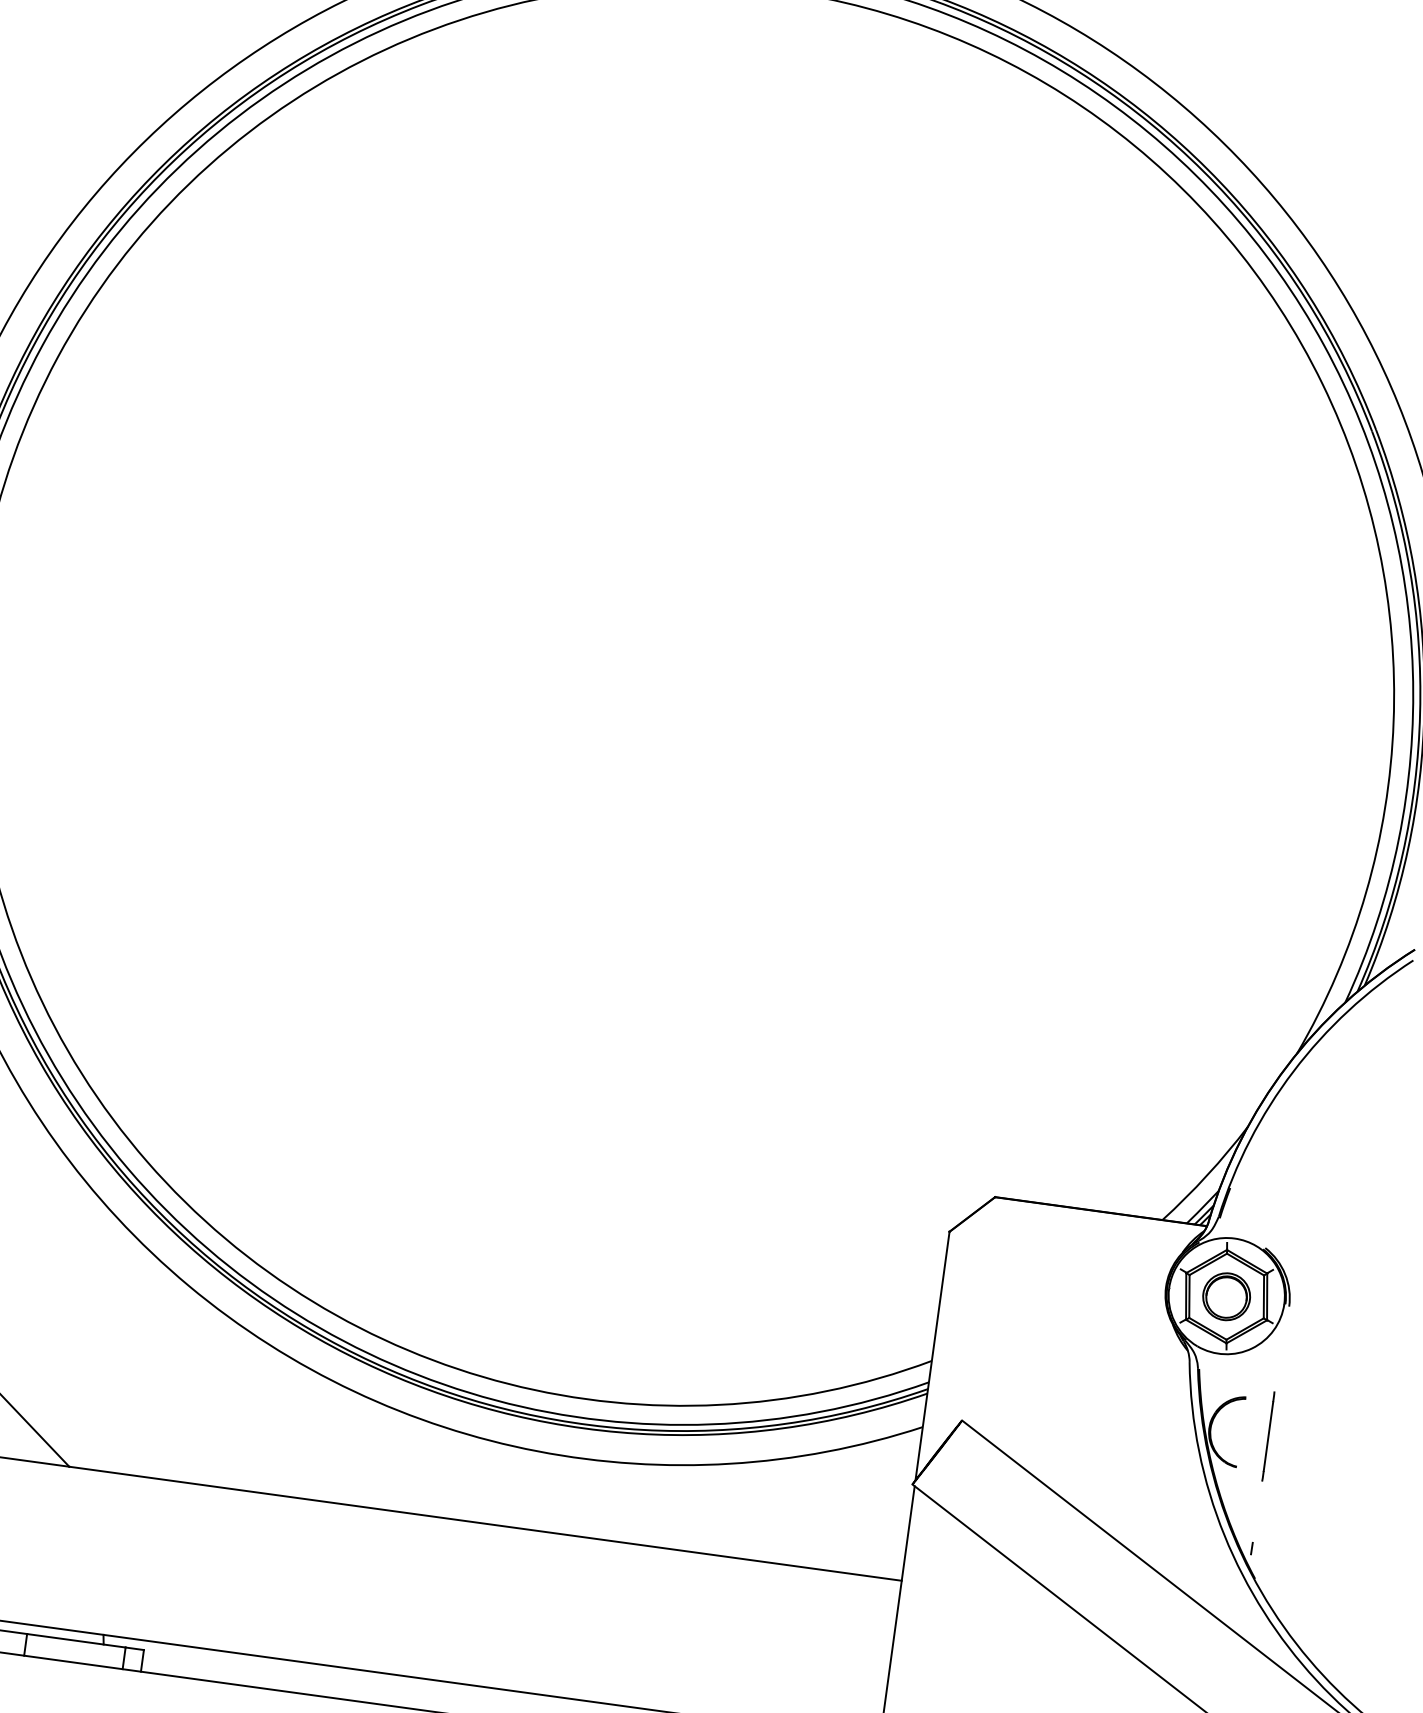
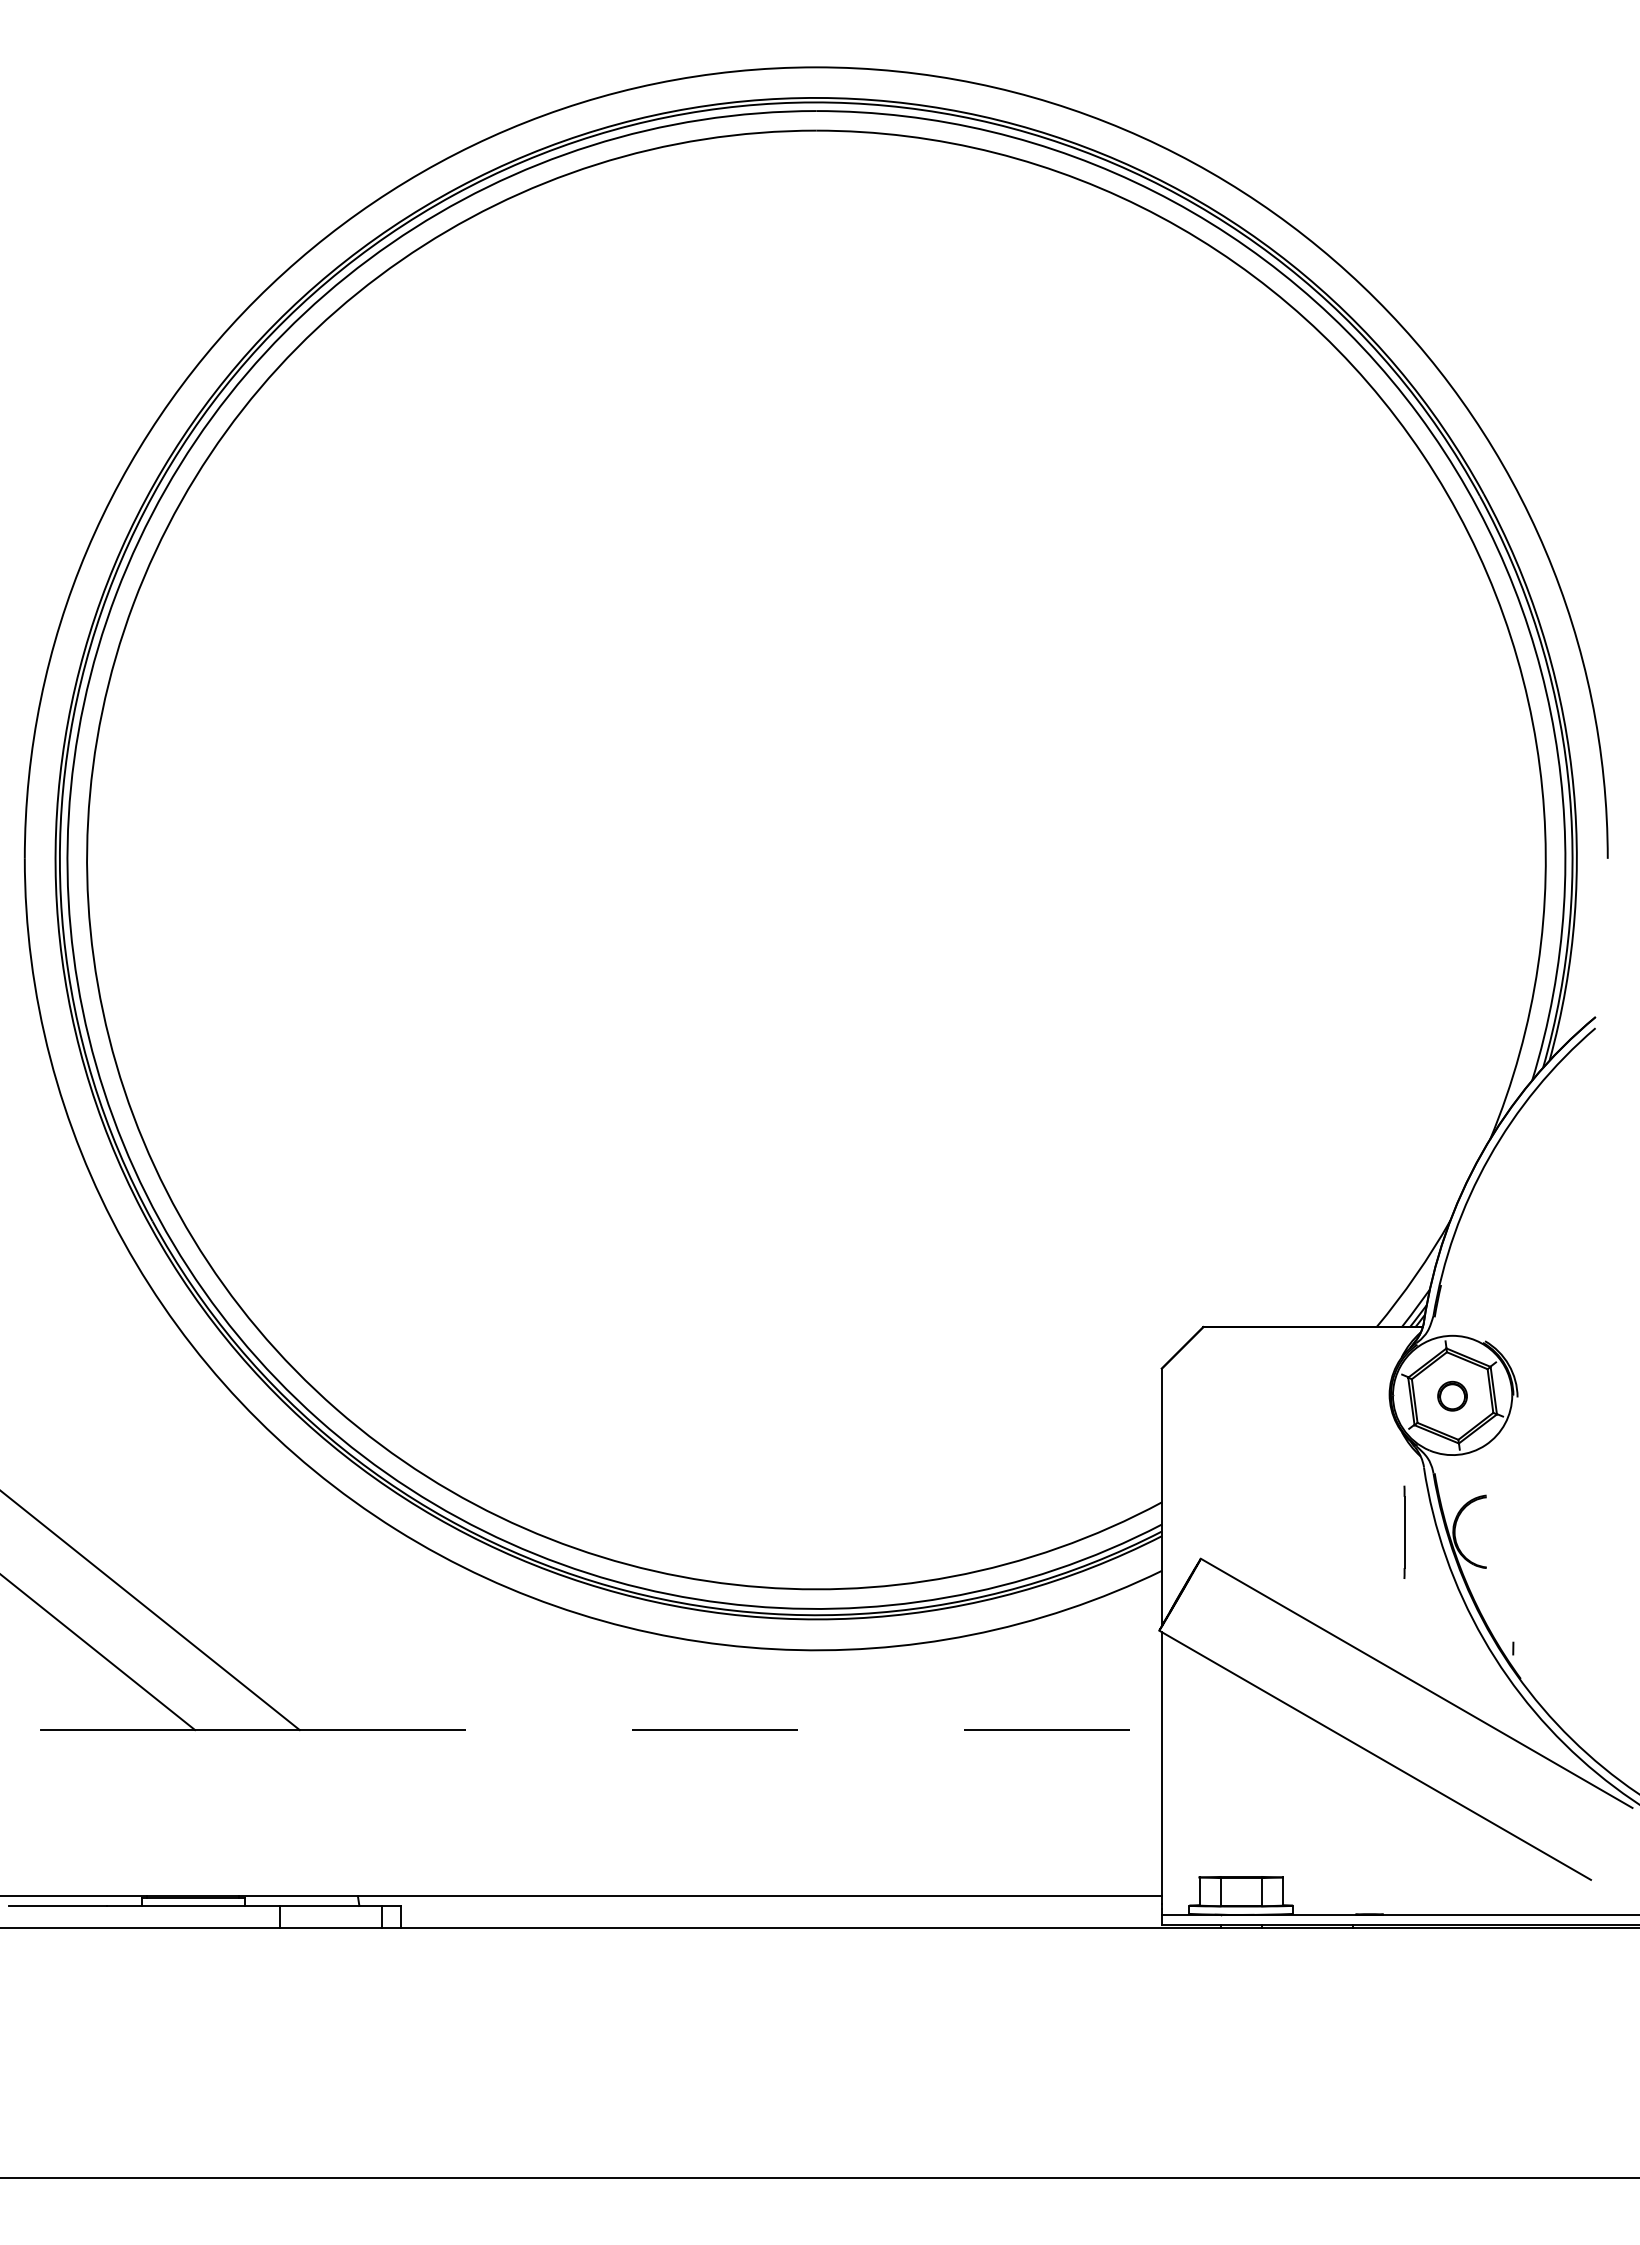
part: (1226, 1297) -> (1452, 1396), size x0.6
line: (1268, 1435) -> (1404, 1531), moved
line: (486, 1524) -> (731, 1730), solid -> dashed

